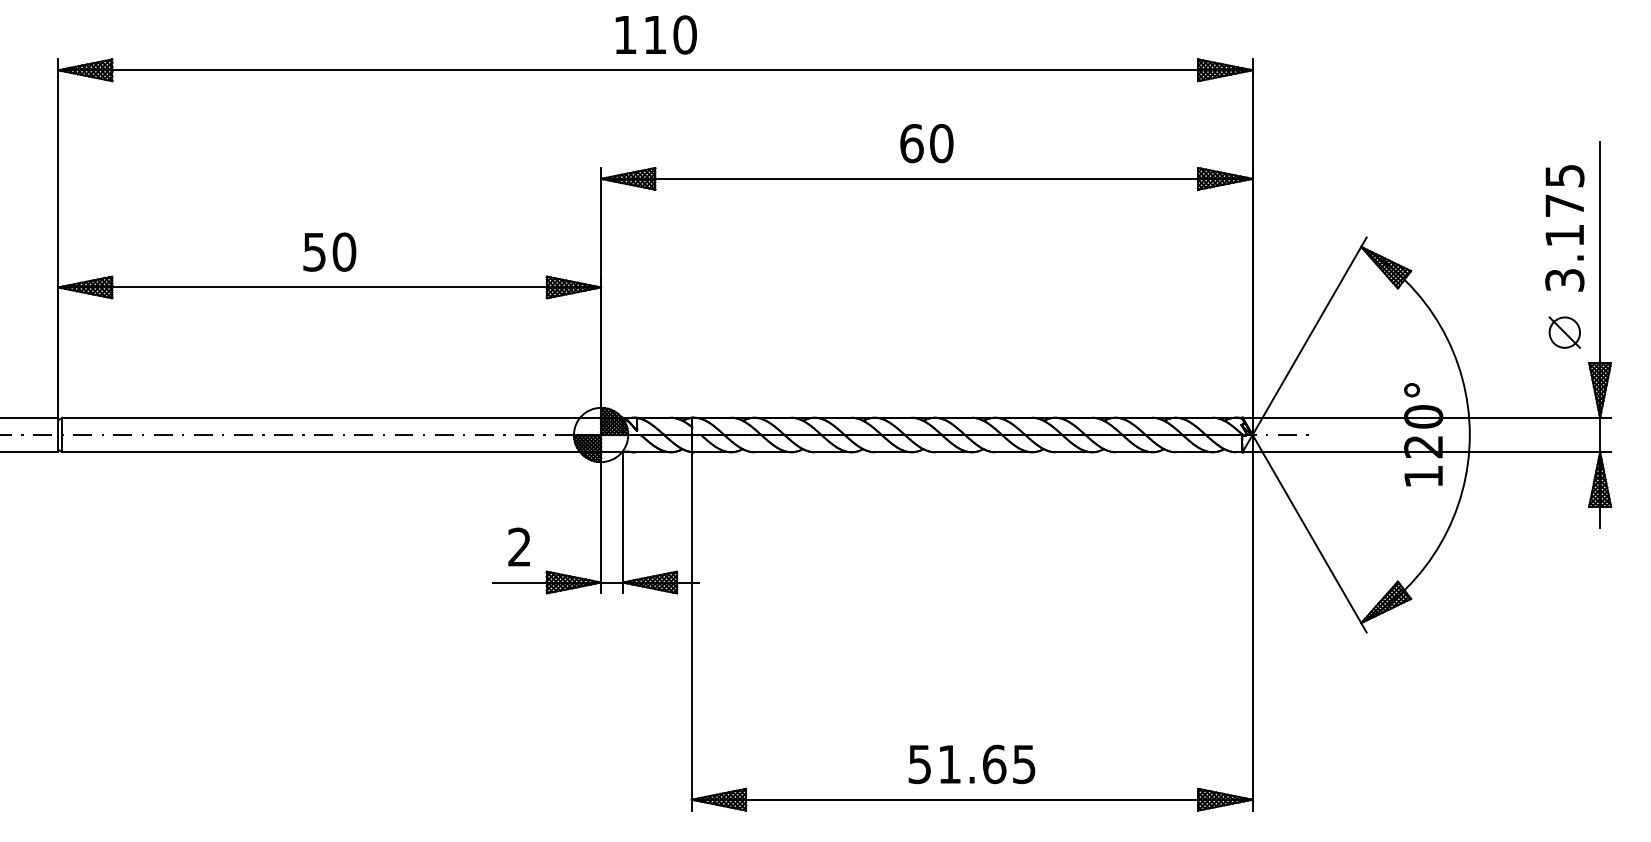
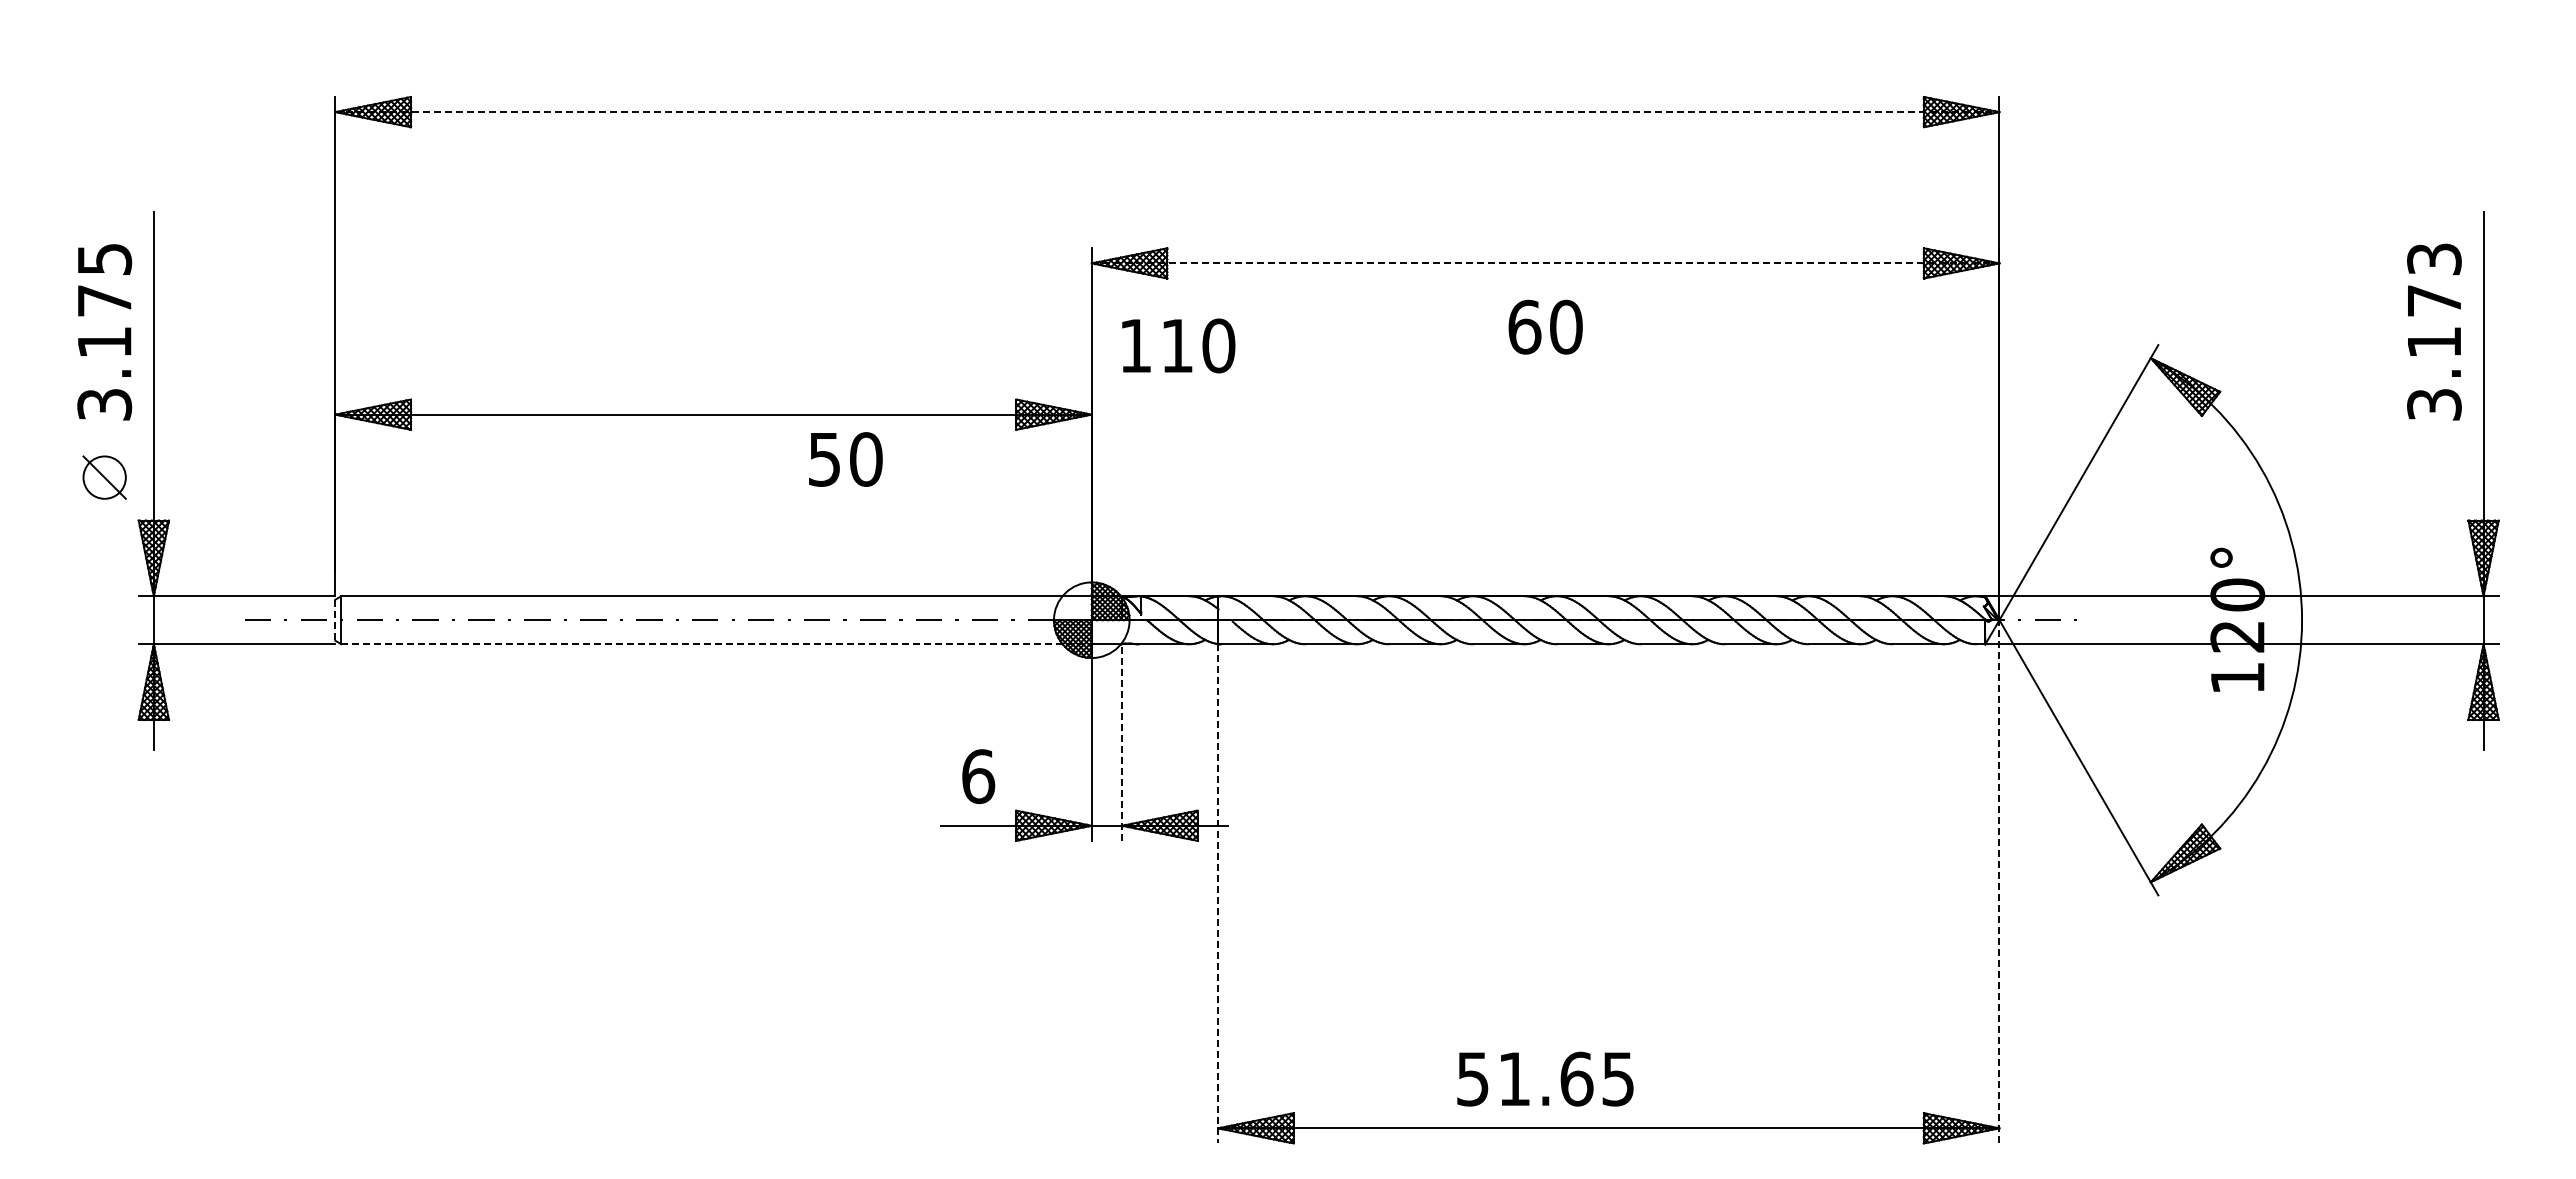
text: (656, 34) -> (1178, 345), moved
line: (655, 70) -> (1167, 112), solid -> dashed
text: (926, 143) -> (1545, 326), moved
text: (1564, 175) -> (2434, 258), 3.175 -> 3.173
line: (926, 178) -> (1545, 263), solid -> dashed
text: (329, 252) -> (845, 459), moved
part: (1564, 332) -> (2434, 477), removed
line: (58, 435) -> (335, 620), solid -> dashed
line: (332, 452) -> (717, 644), solid -> dashed
line: (623, 522) -> (1122, 742), solid -> dashed
text: (519, 547) -> (978, 776), 2 -> 6
line: (1252, 622) -> (1999, 881), solid -> dashed
line: (692, 631) -> (1218, 893), solid -> dashed
text: (971, 763) -> (1545, 1078), moved

